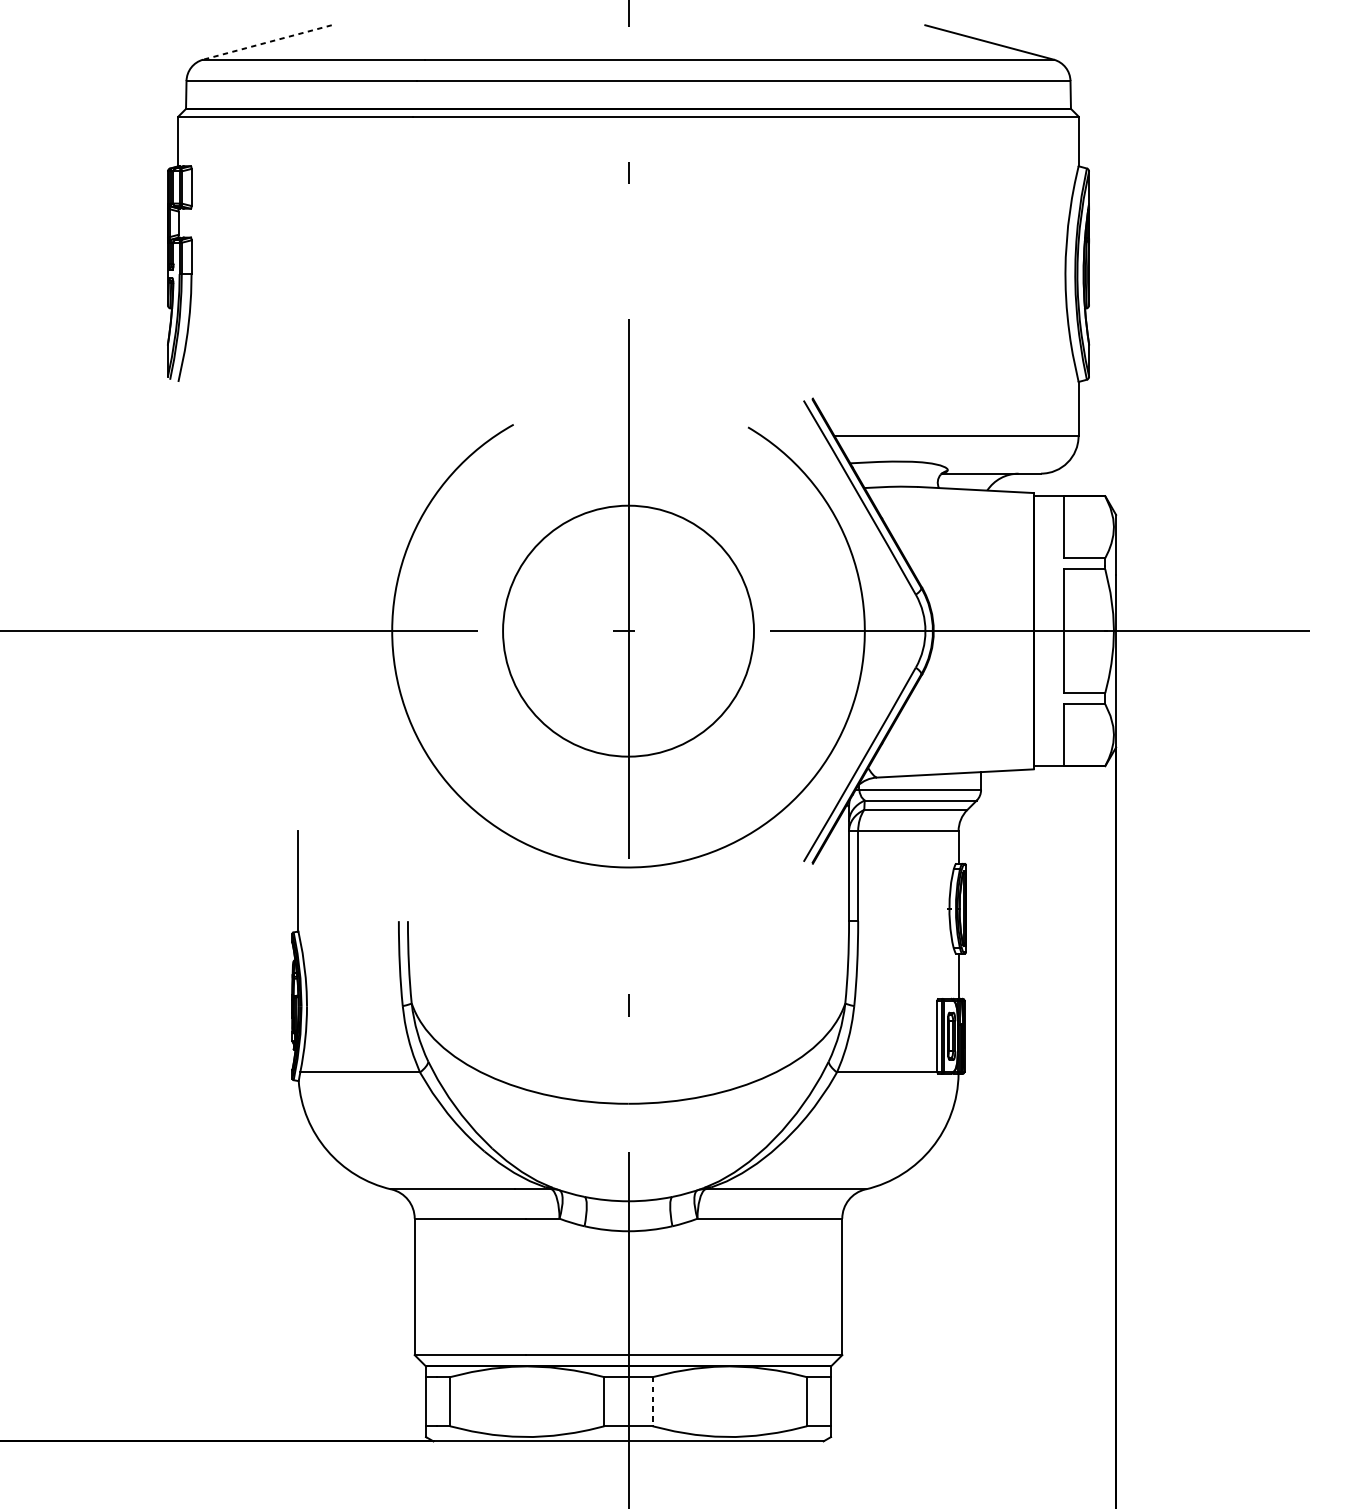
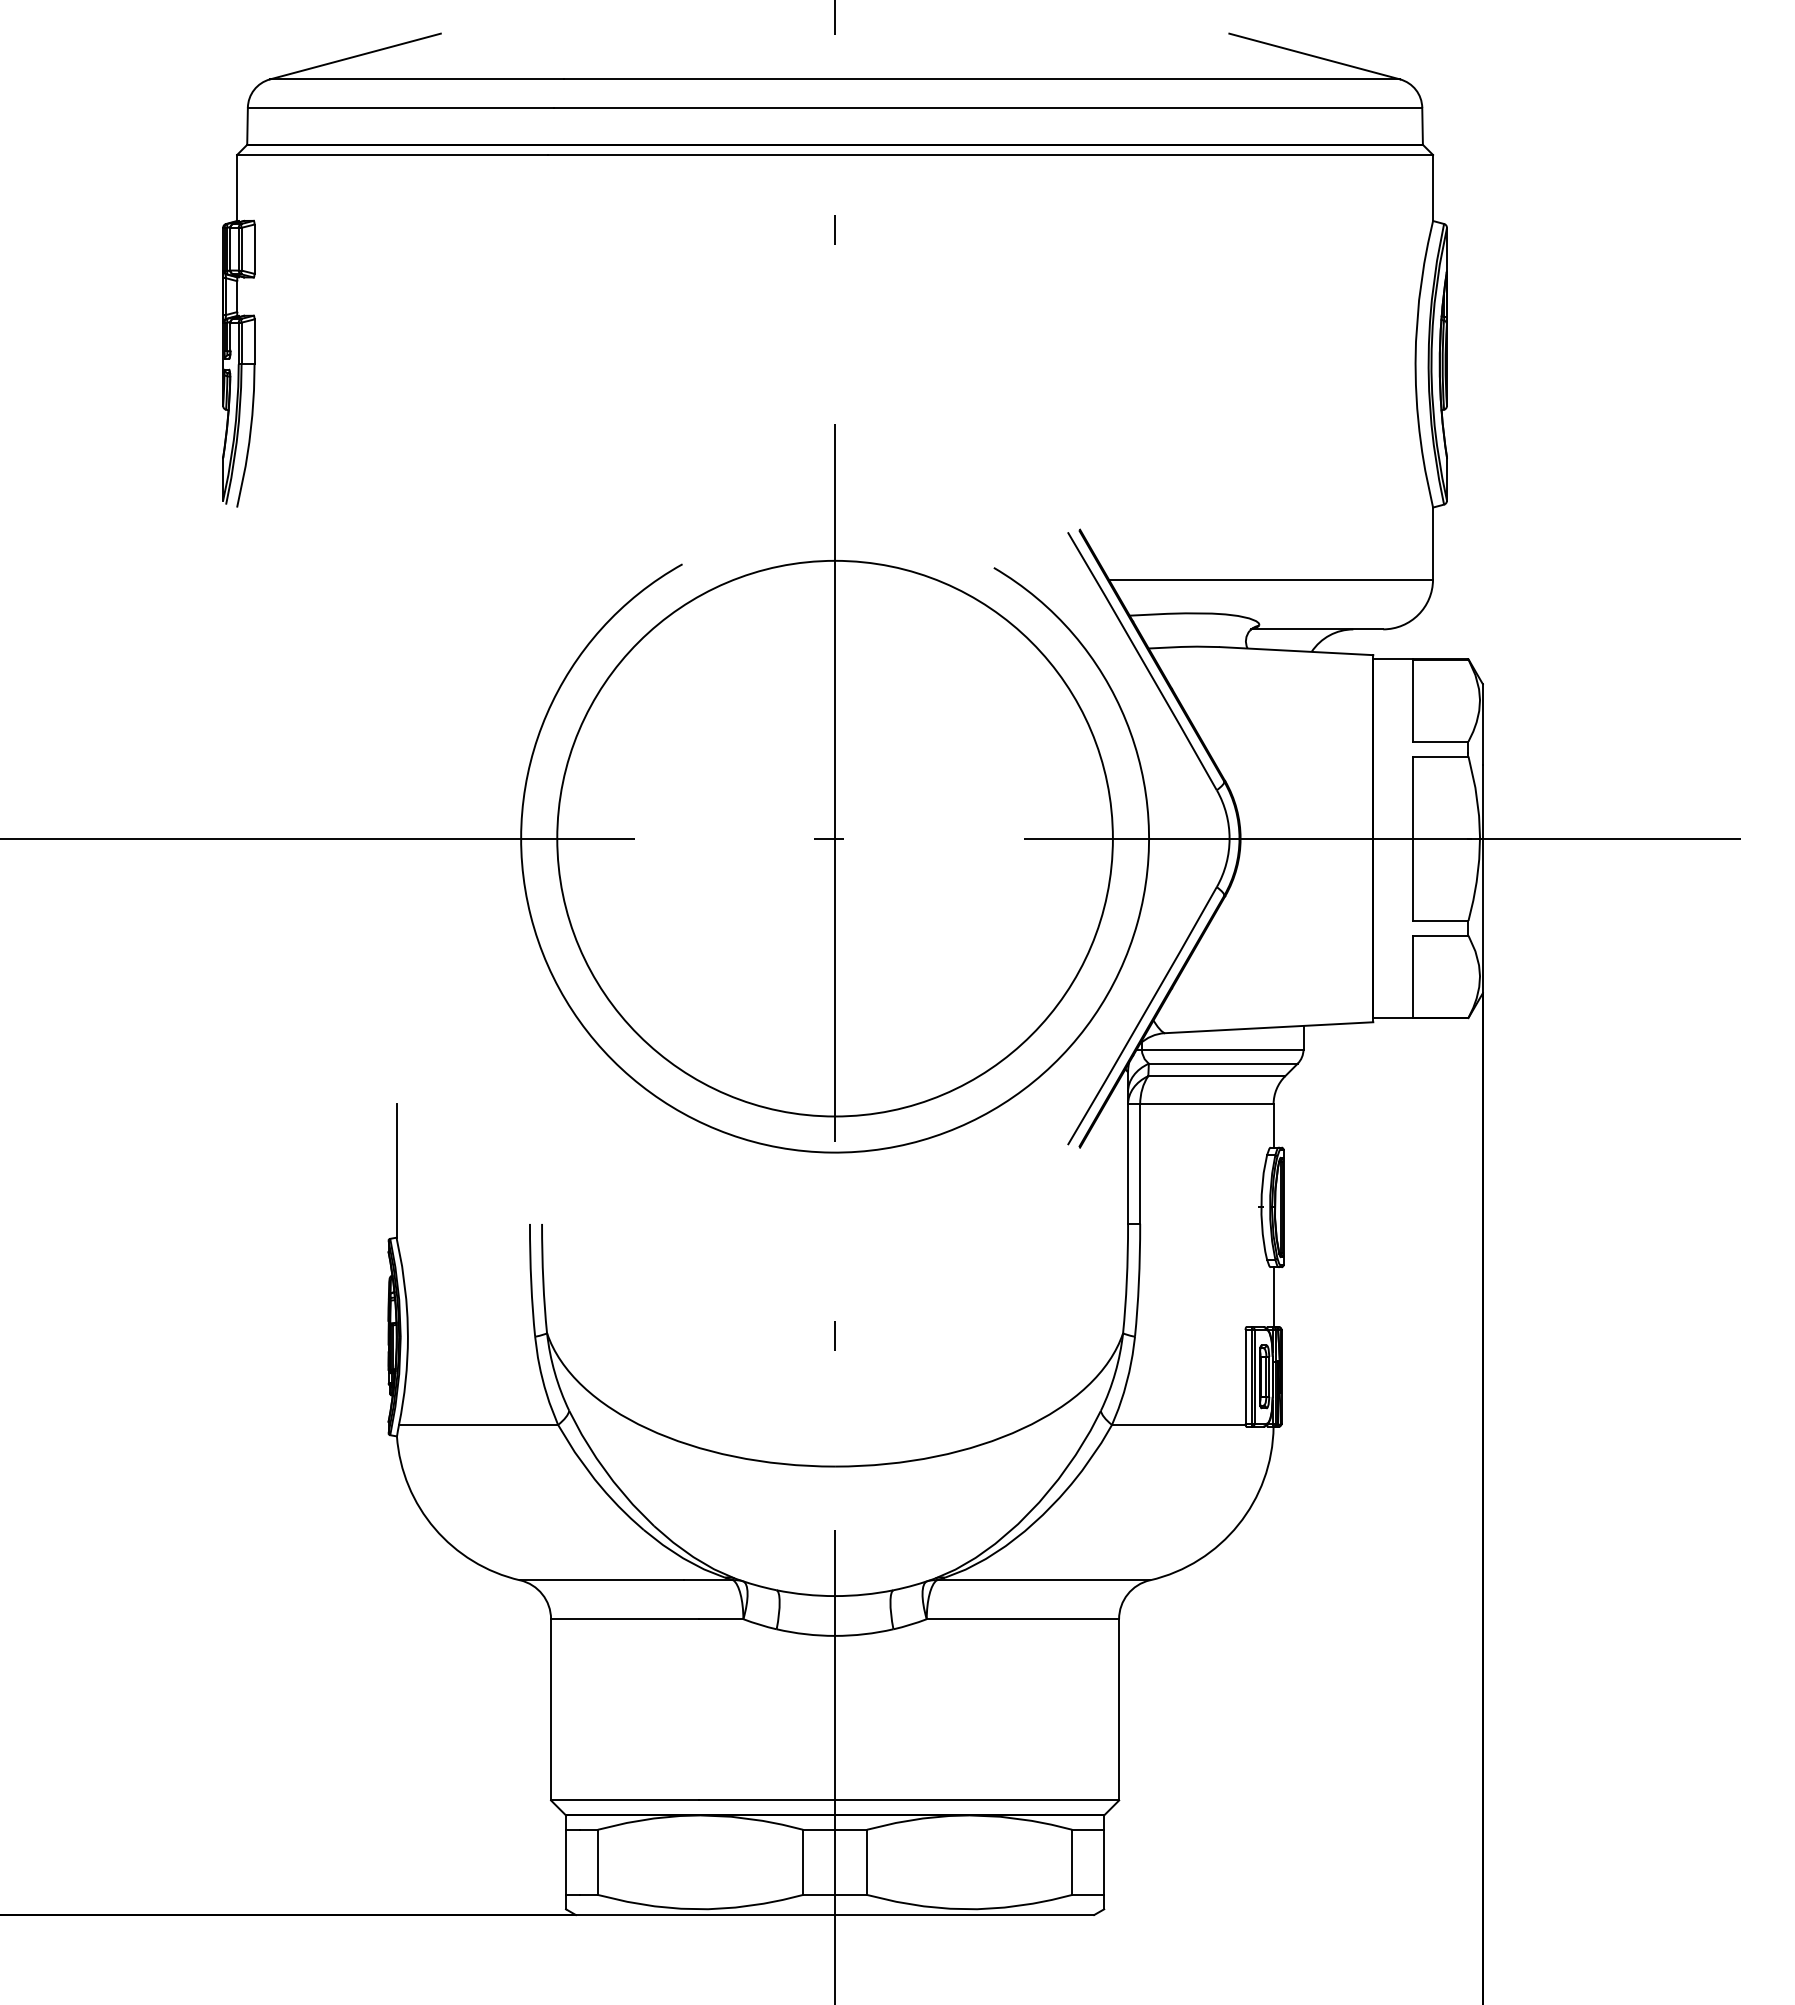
line: (266, 42) -> (354, 56), dashed -> solid
circle: (628, 631) -> (834, 838), size x1.67
line: (652, 1401) -> (867, 1862), dashed -> solid

